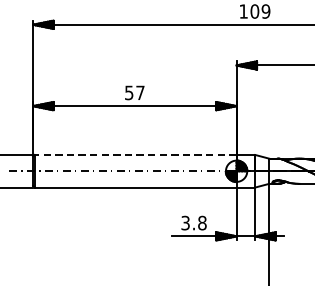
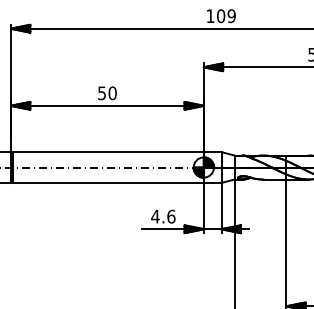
text: (140, 93) -> (112, 93), 57 -> 50
line: (136, 155) -> (108, 152), dashed -> solid
text: (194, 222) -> (163, 216), 3.8 -> 4.6

